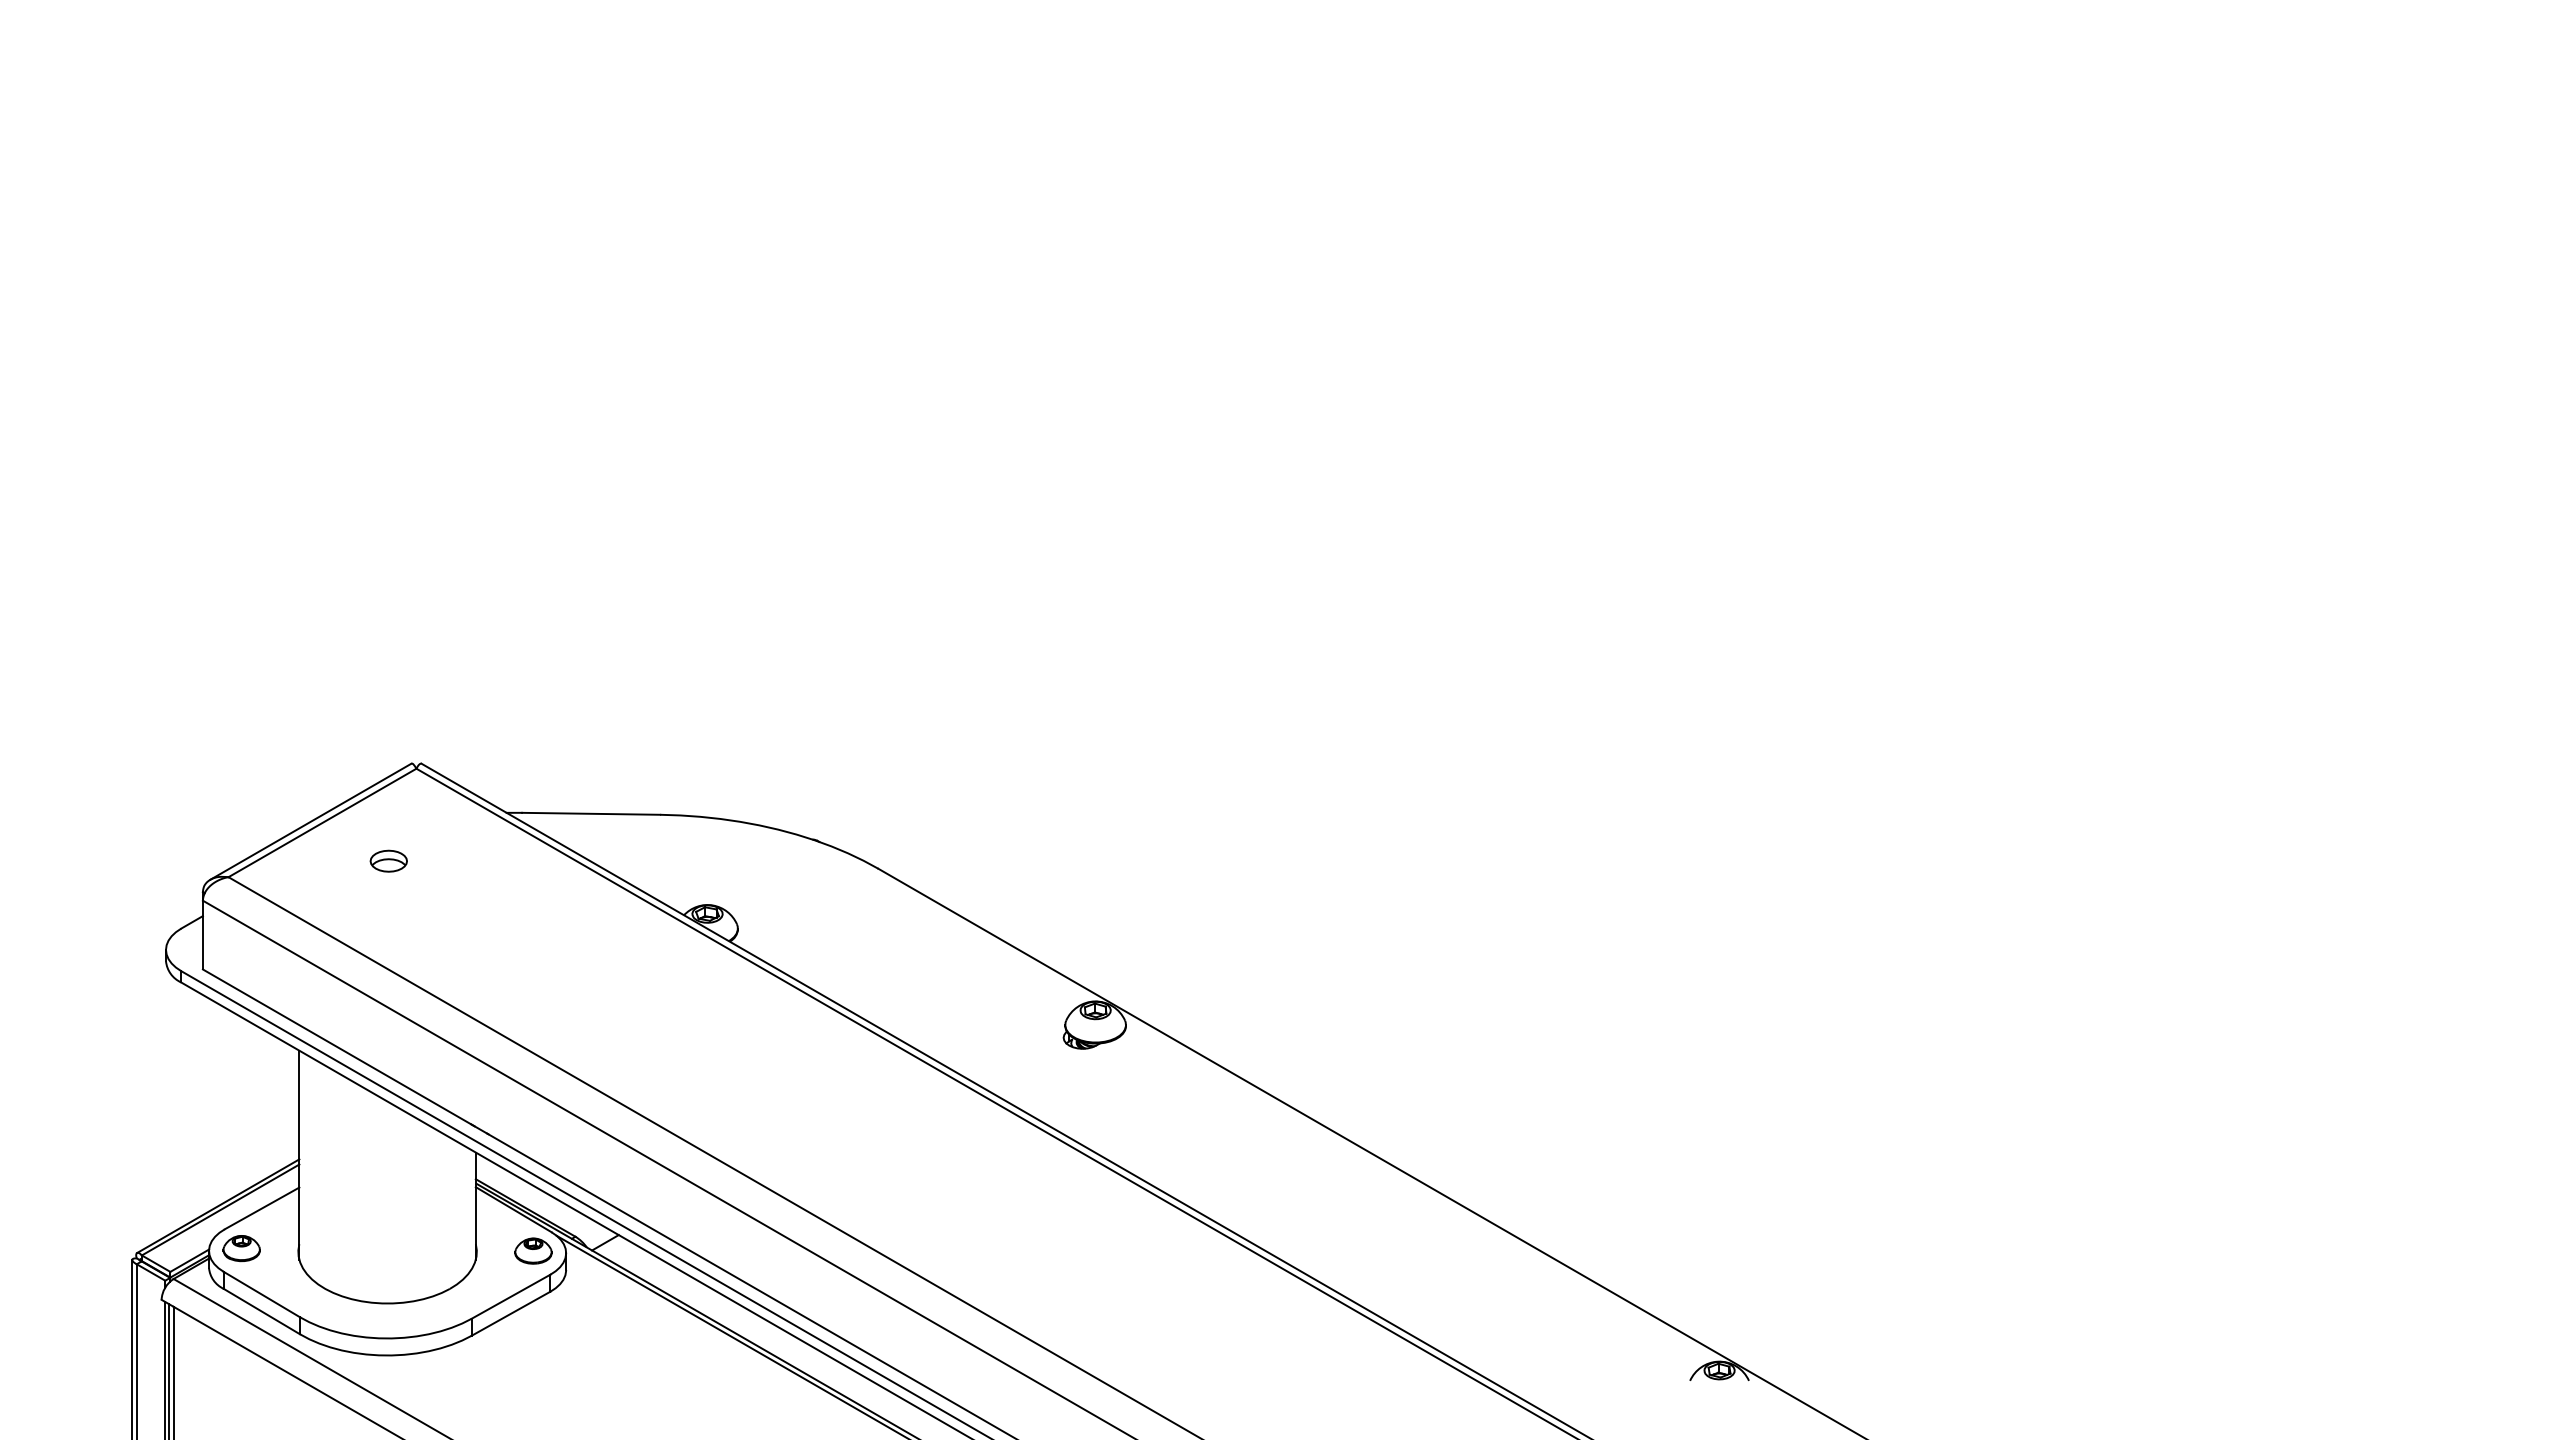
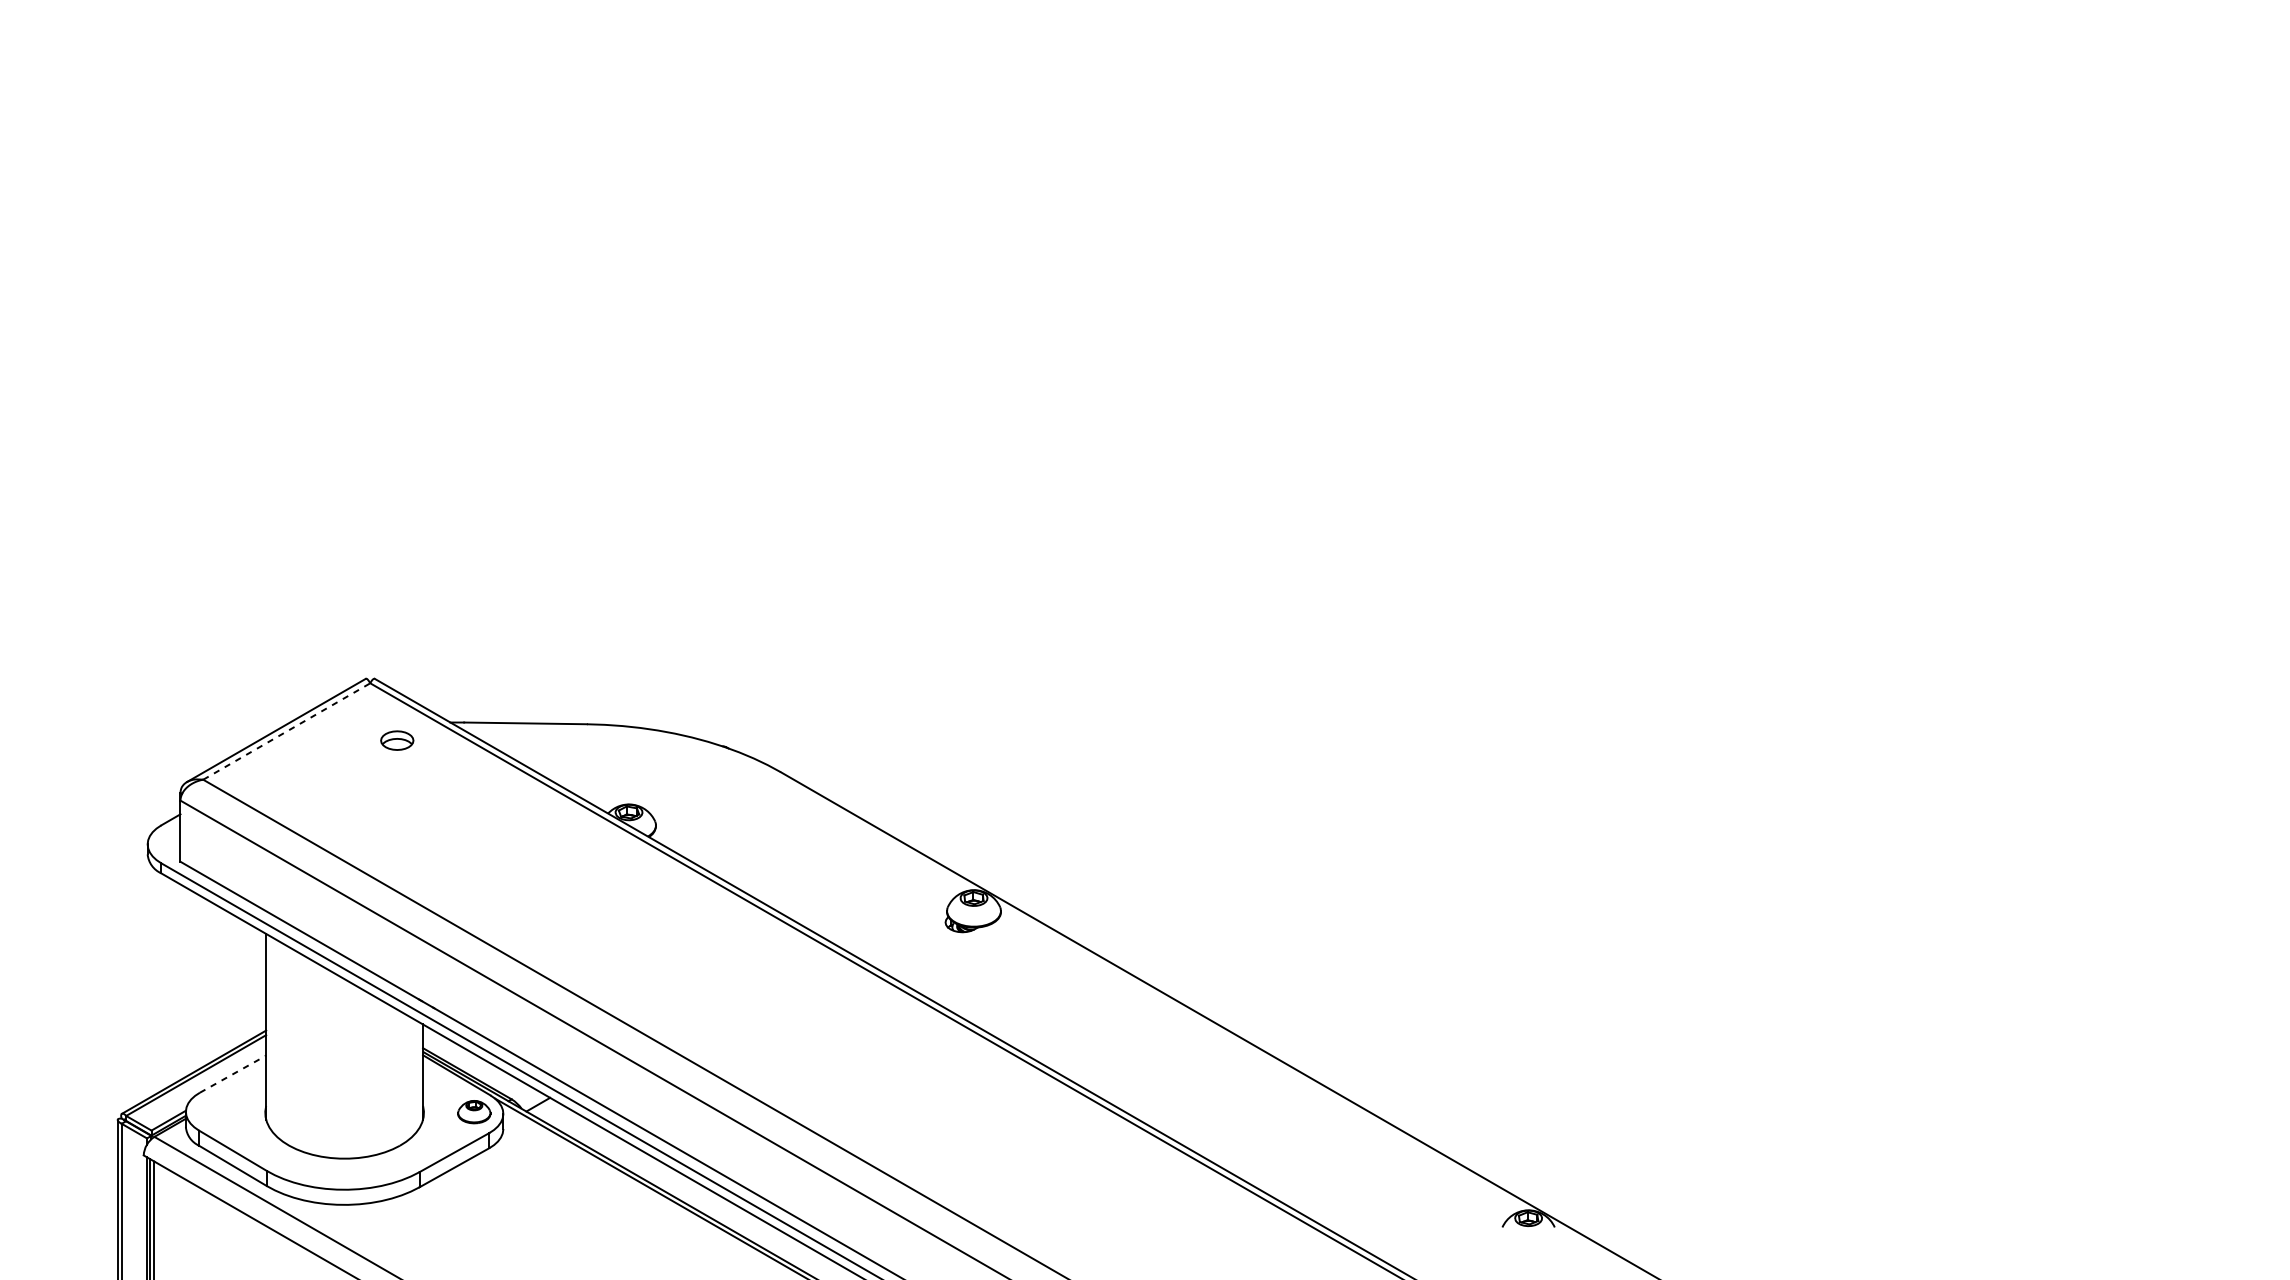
line: (322, 822) -> (286, 731), solid -> dashed
part: (388, 860) -> (396, 740), moved
line: (262, 1208) -> (233, 1074), solid -> dashed
part: (241, 1248) -> (214, 1109), removed

